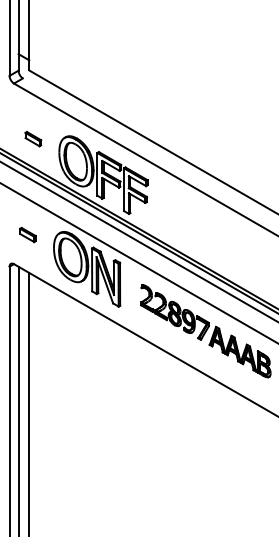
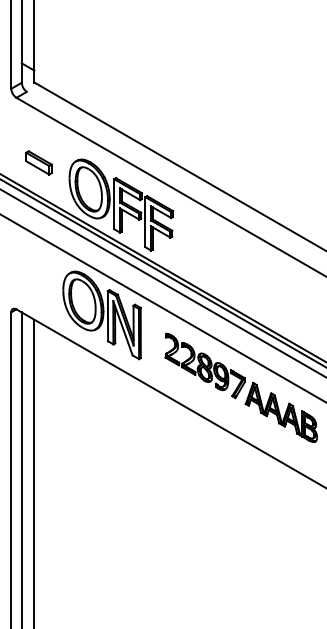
part: (33, 138) -> (39, 162), size x1.4
part: (27, 234) -> (32, 274), removed

